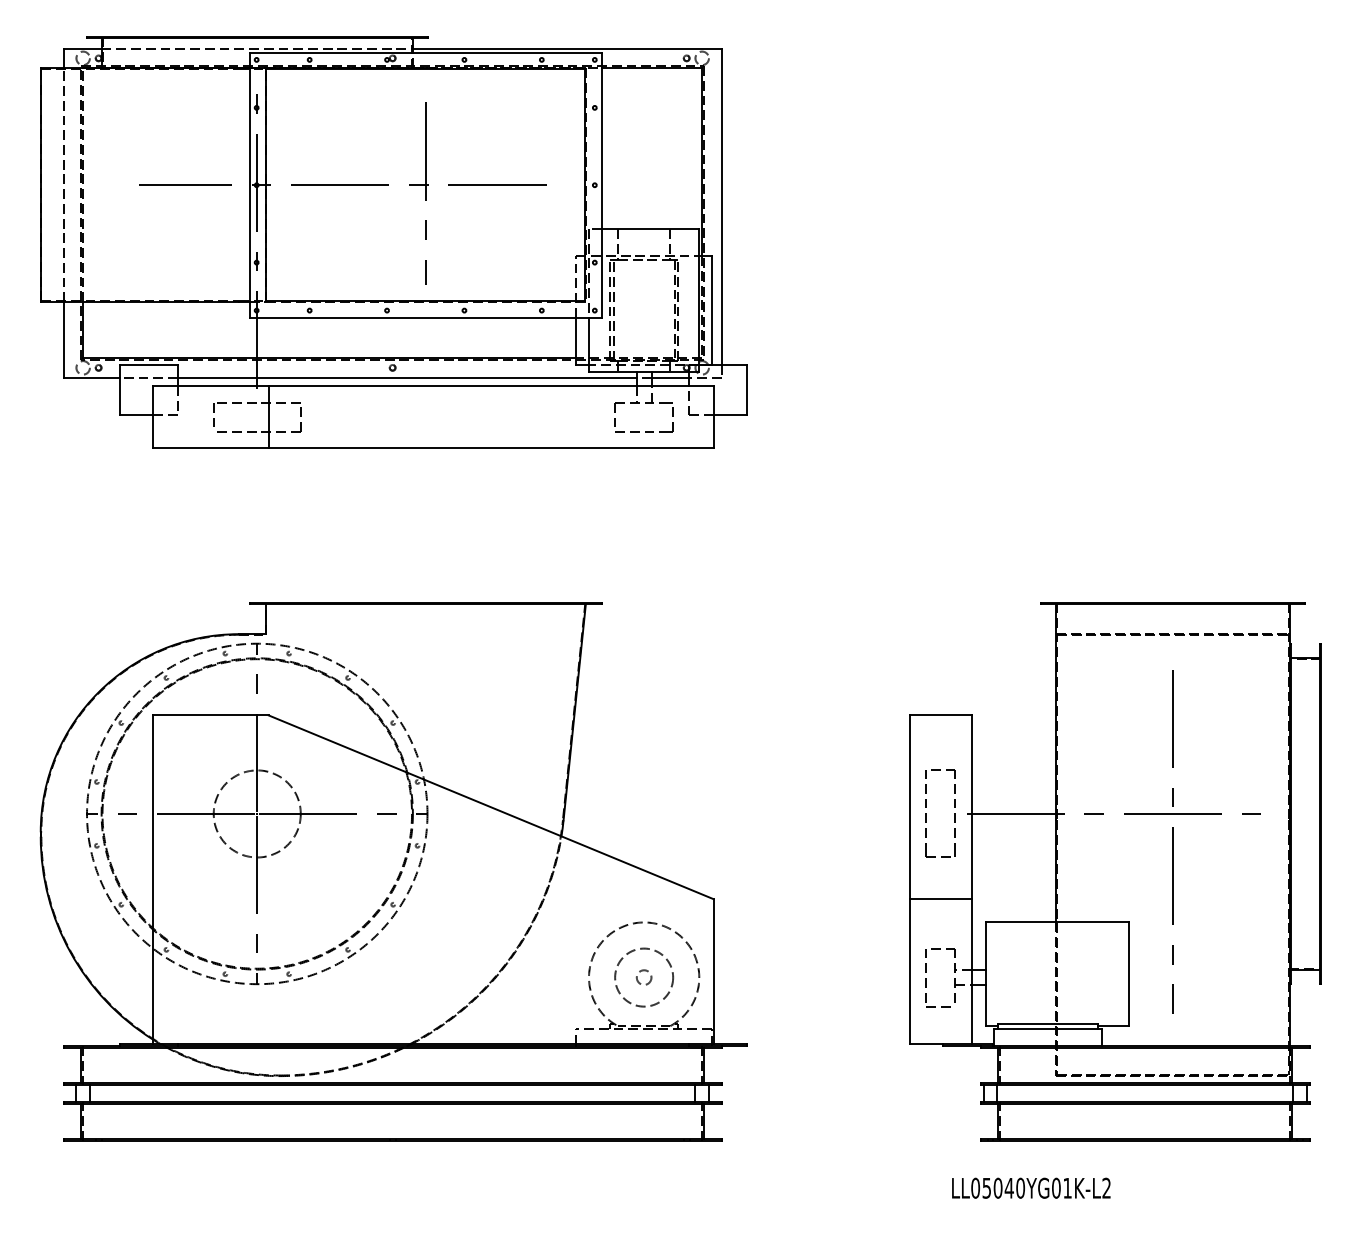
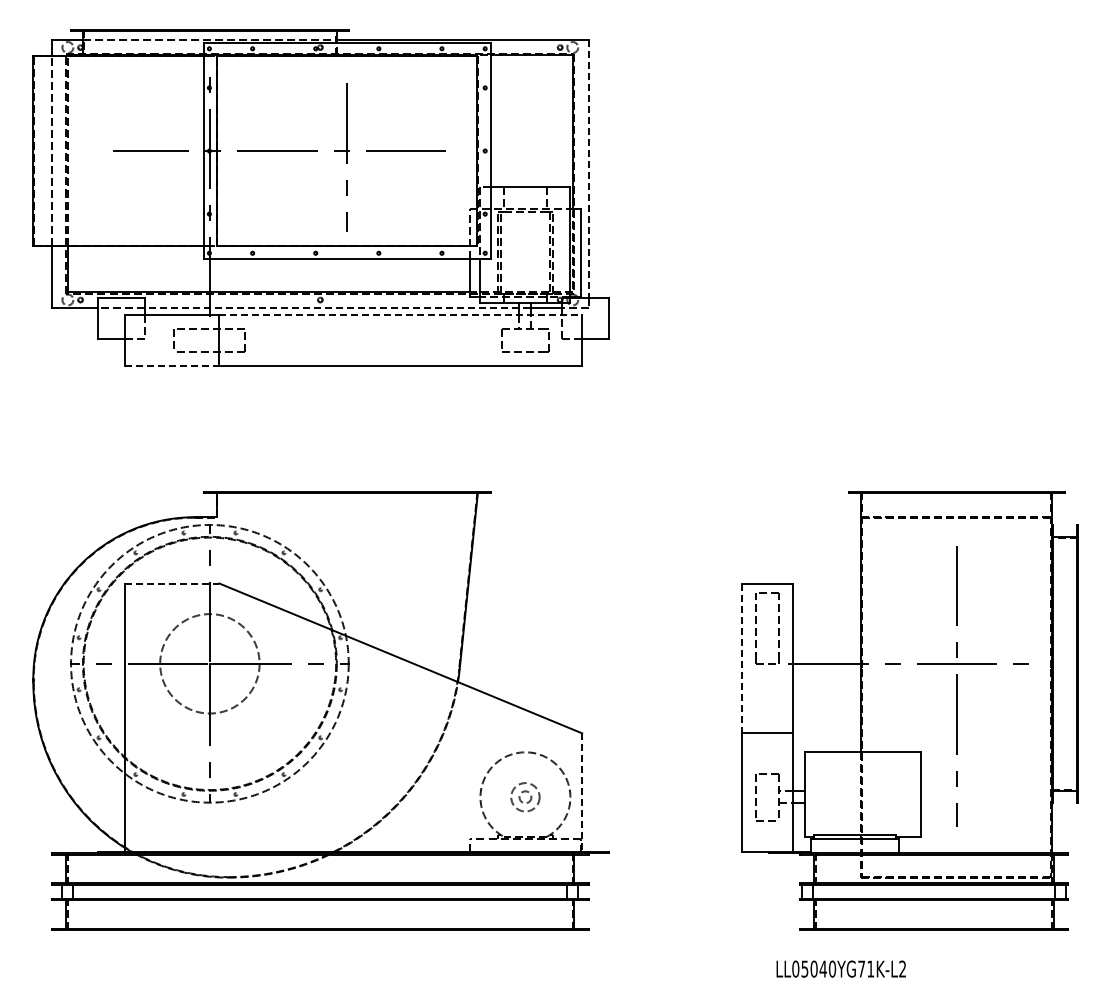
line: (721, 207) -> (588, 169), solid -> dashed
line: (406, 377) -> (331, 307), solid -> dashed
line: (492, 386) -> (401, 315), solid -> dashed
line: (211, 448) -> (172, 365), solid -> dashed
line: (211, 715) -> (172, 583), solid -> dashed
line: (910, 807) -> (742, 658), solid -> dashed
circle: (256, 813) -> (209, 663), size x1.4
part: (927, 813) -> (756, 628), moved
line: (714, 972) -> (582, 793), solid -> dashed
circle: (644, 976) -> (525, 796), size x0.6
text: (1056, 1187) -> (861, 968), LL05040YG01K-L2 -> LL05040YG71K-L2

